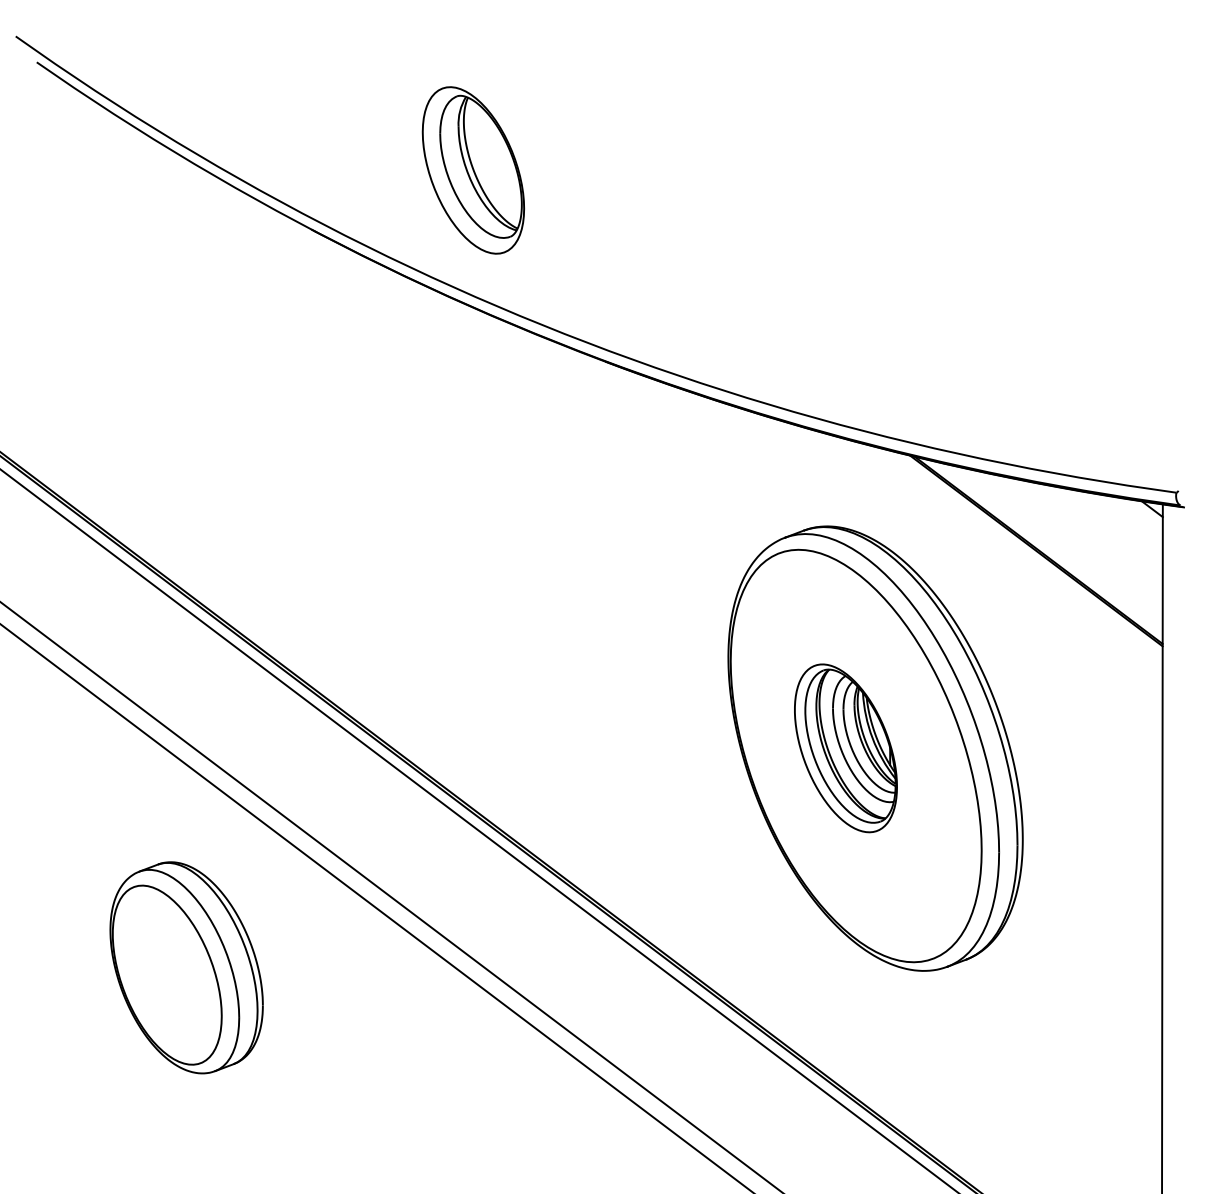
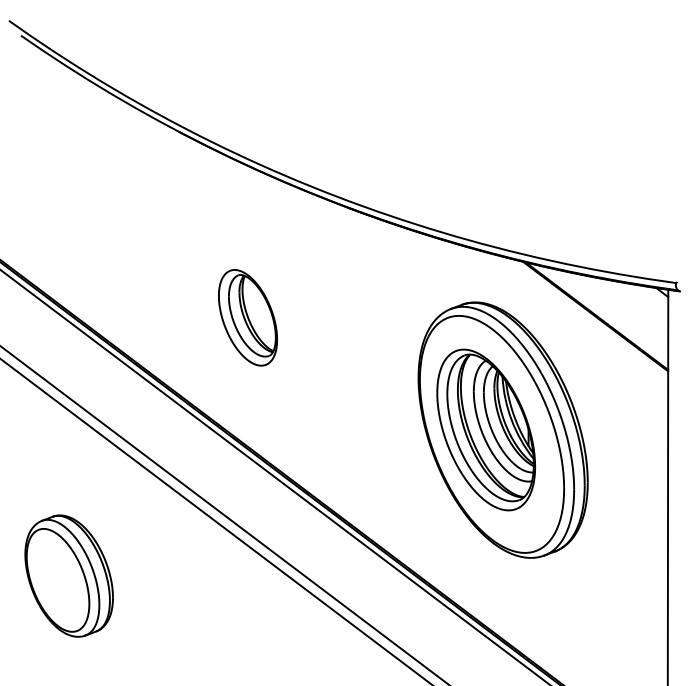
part: (474, 169) -> (248, 317), moved
part: (844, 747) -> (485, 429), size x1.67
part: (185, 966) -> (68, 575), moved

